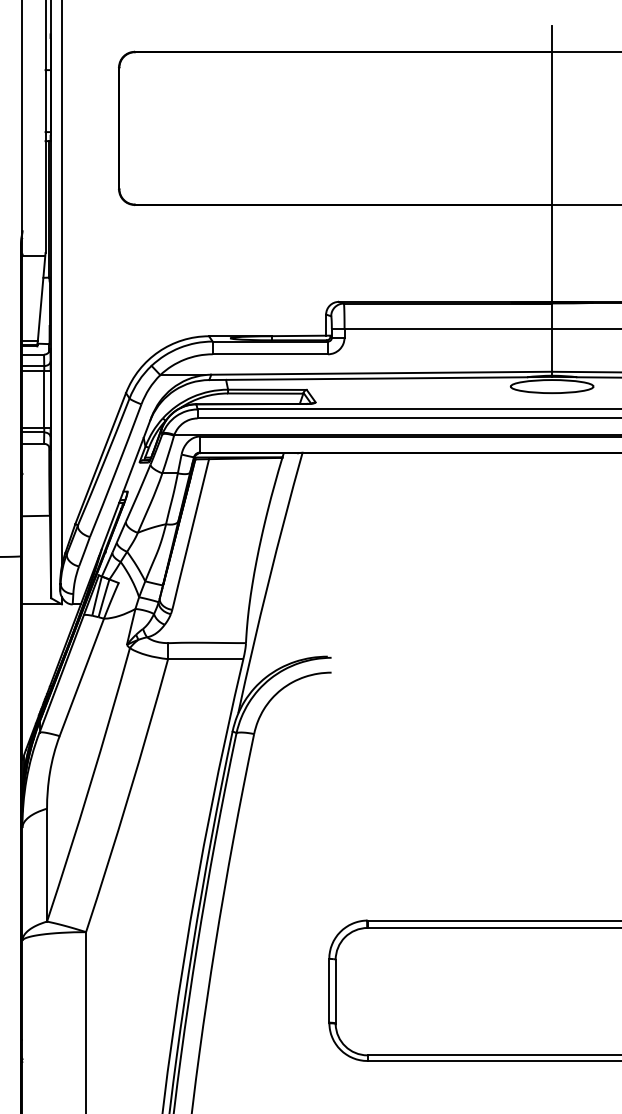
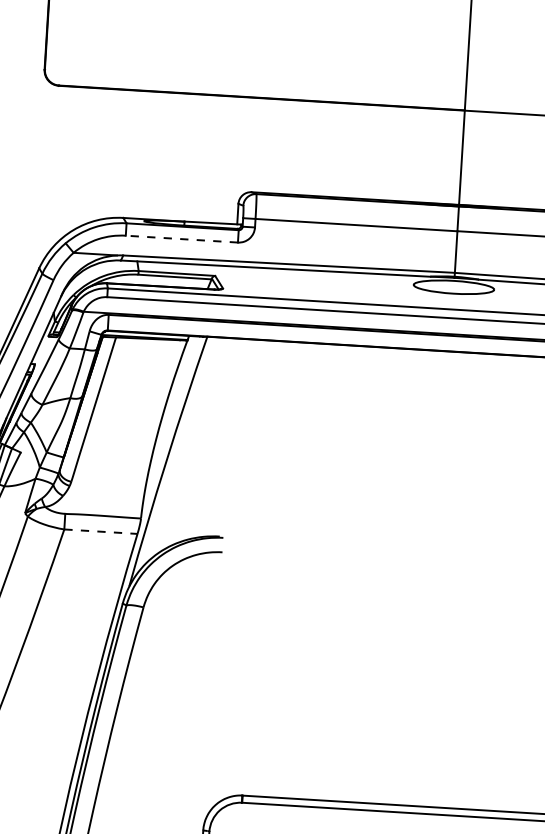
line: (270, 354) -> (182, 239), solid -> dashed
line: (205, 659) -> (100, 532), solid -> dashed

